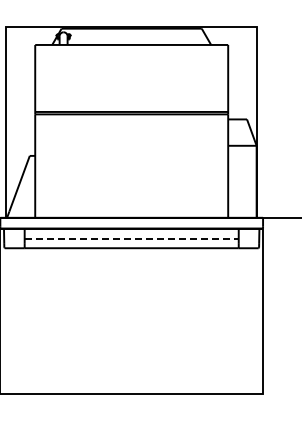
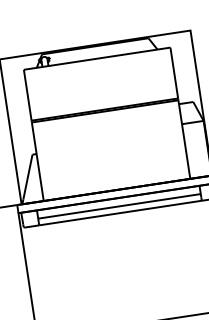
line: (132, 239) -> (120, 206), dashed -> solid

